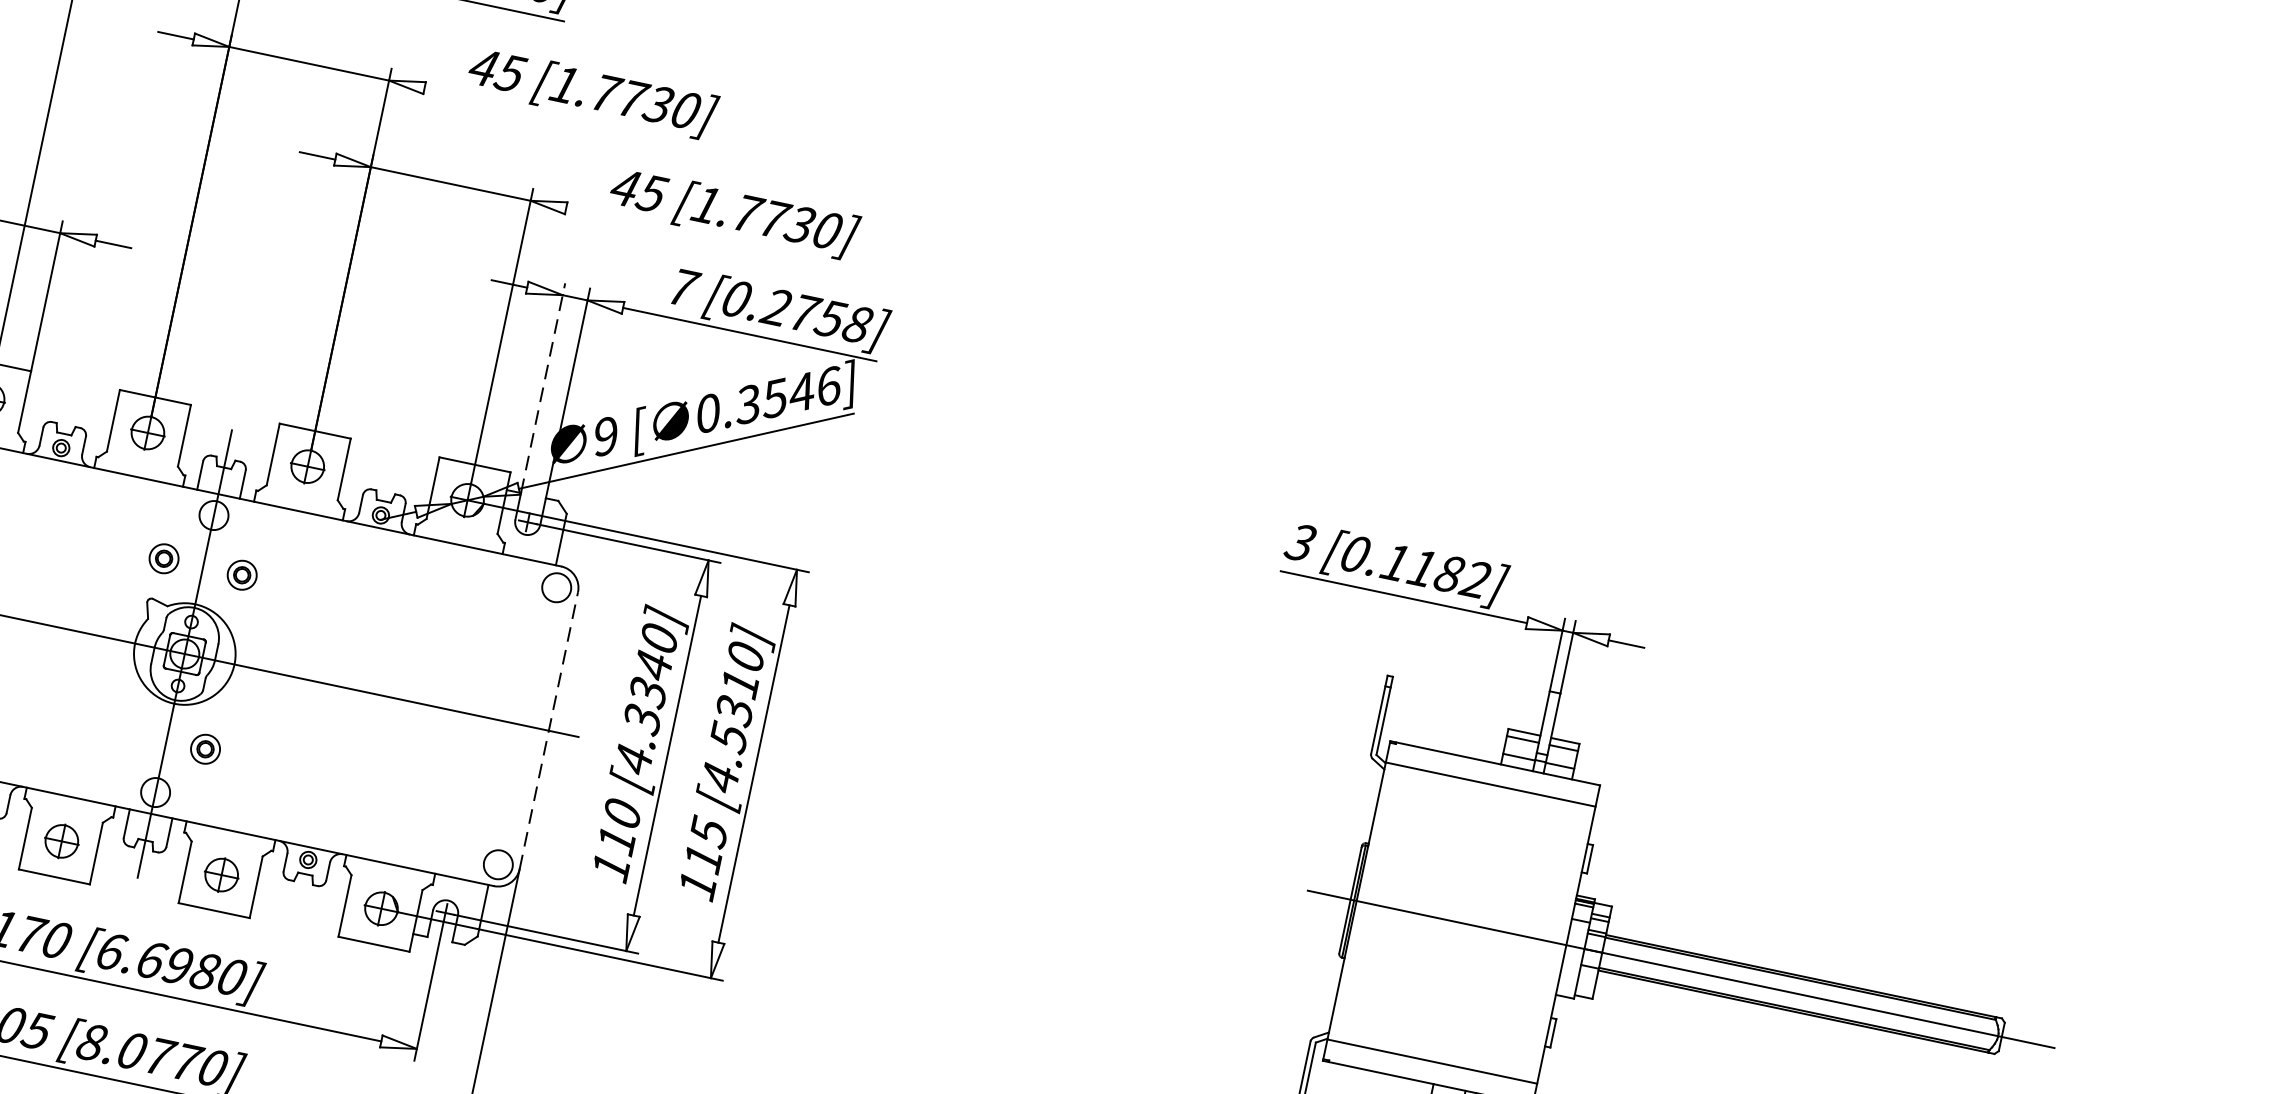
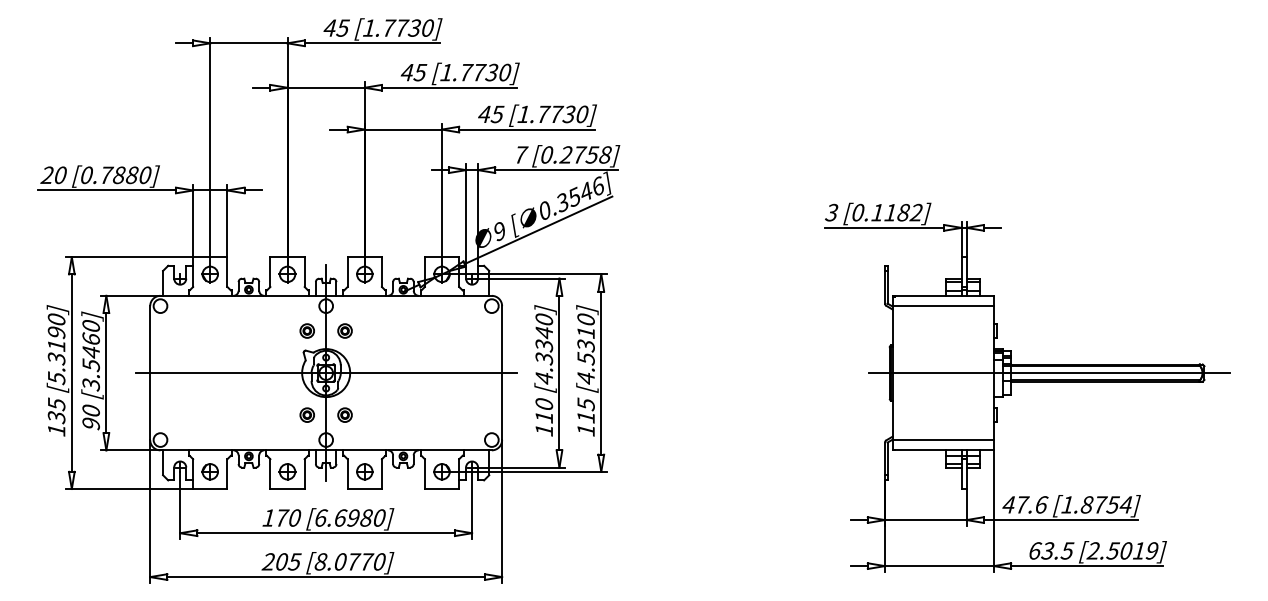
line: (564, 116) -> (449, 87), added
line: (705, 237) -> (526, 129), added
line: (543, 389) -> (466, 215), dashed -> solid
part: (126, 731) -> (306, 414), added
line: (549, 731) -> (502, 373), dashed -> solid

